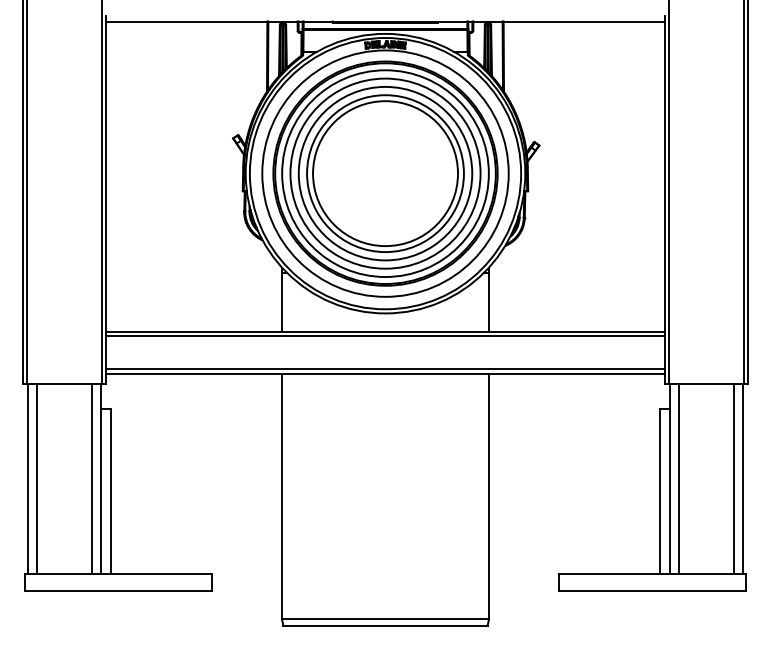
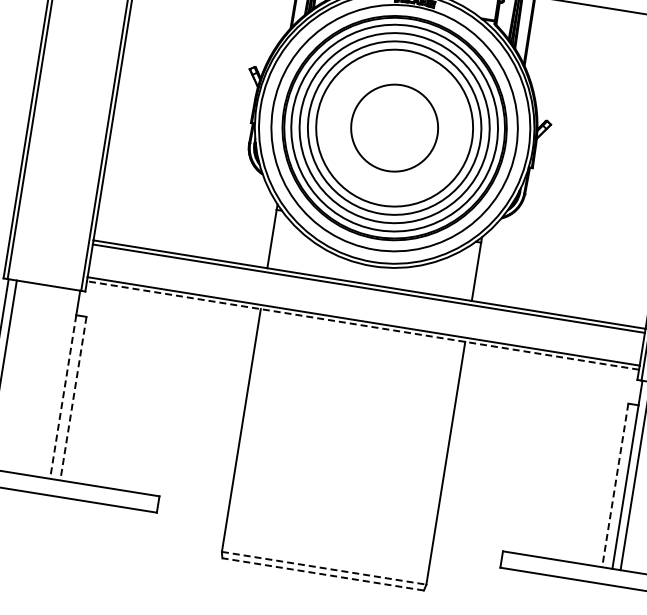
circle: (385, 173) -> (394, 127), size x0.6
line: (385, 373) -> (363, 325), solid -> dashed
line: (92, 478) -> (57, 382), removed
line: (100, 491) -> (62, 396), solid -> dashed
line: (111, 491) -> (73, 398), solid -> dashed
line: (659, 491) -> (614, 485), solid -> dashed
line: (385, 619) -> (324, 568), solid -> dashed
line: (385, 625) -> (323, 574), solid -> dashed

